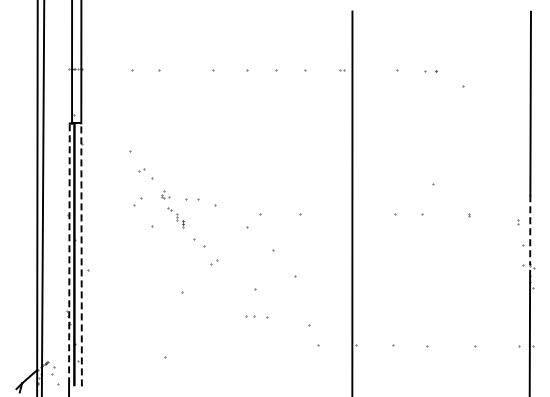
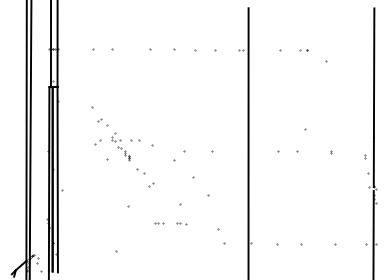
part: (165, 194) -> (116, 137), size x1.67
line: (530, 230) -> (374, 162), dashed -> solid
line: (69, 253) -> (49, 178), dashed -> solid
line: (81, 254) -> (57, 179), dashed -> solid
part: (225, 316) -> (159, 223), added
part: (257, 317) -> (181, 223), size x0.62

